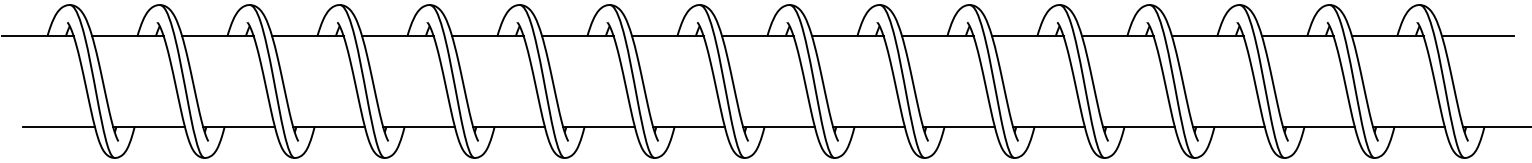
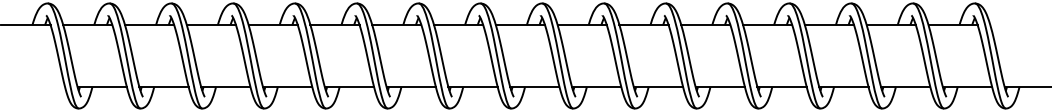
line: (1477, 37) -> (1014, 25), removed
line: (59, 125) -> (40, 86), removed

